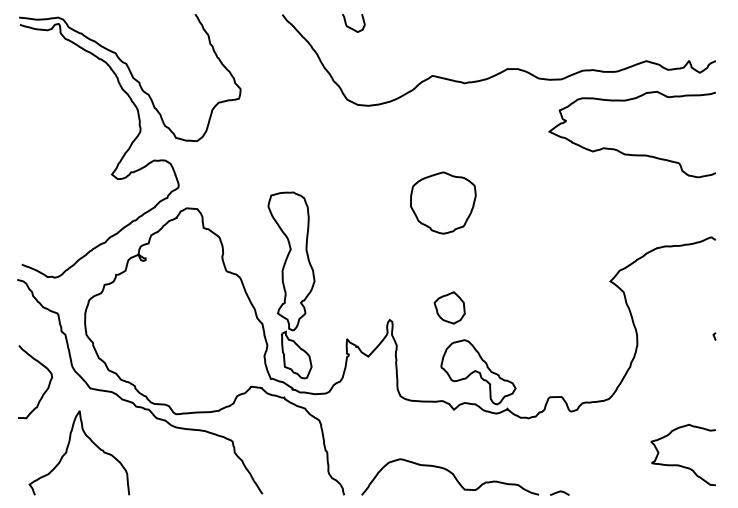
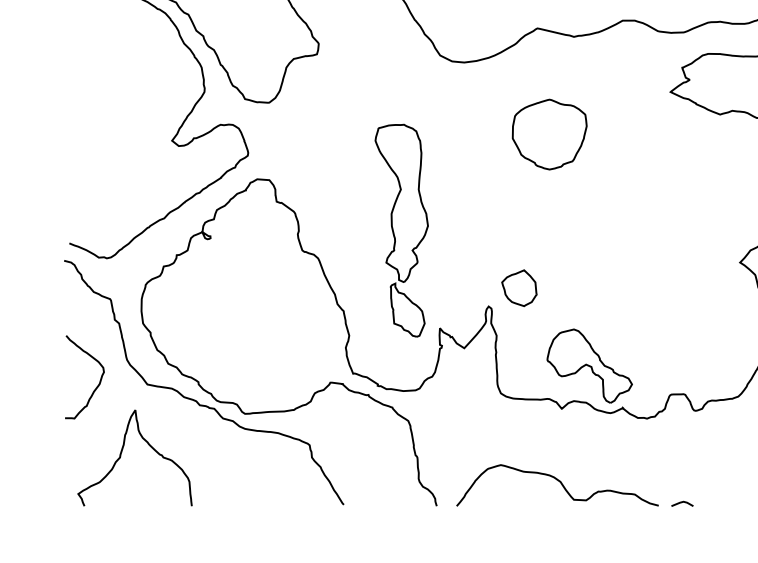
part: (443, 202) -> (549, 133), moved
part: (291, 285) -> (401, 230), moved
part: (449, 307) -> (519, 287), moved

